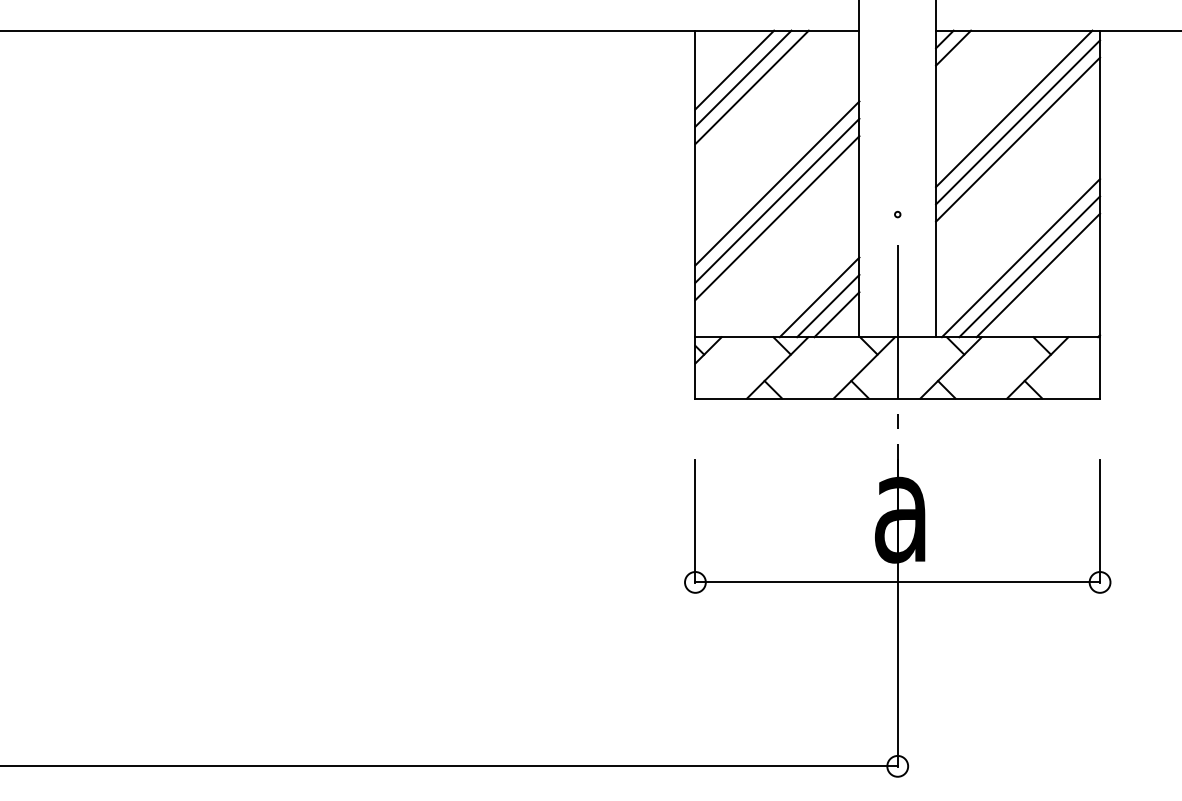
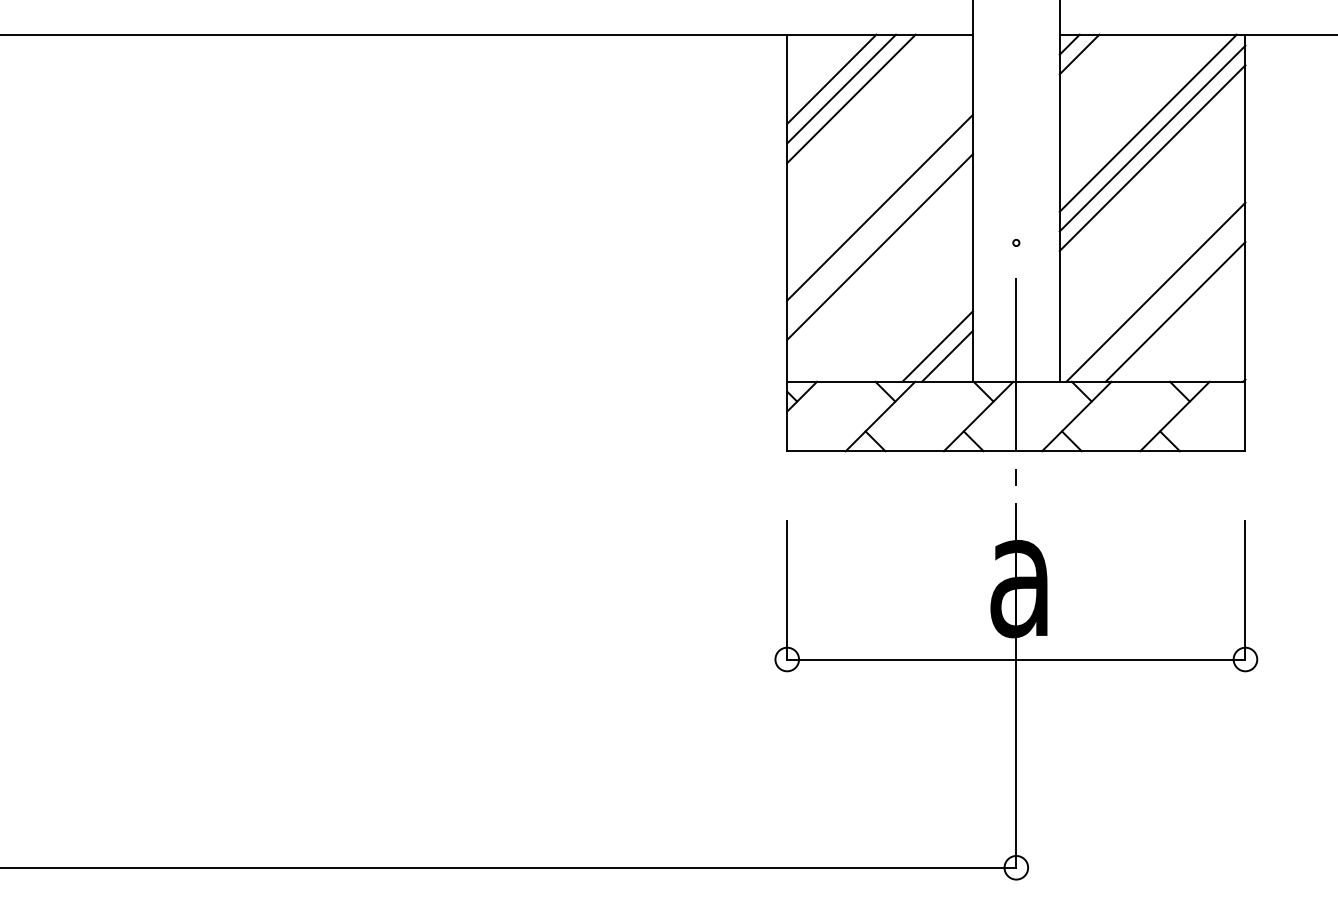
line: (776, 200) -> (879, 227), removed
line: (1029, 266) -> (1165, 301), removed
line: (819, 297) -> (927, 336), removed

